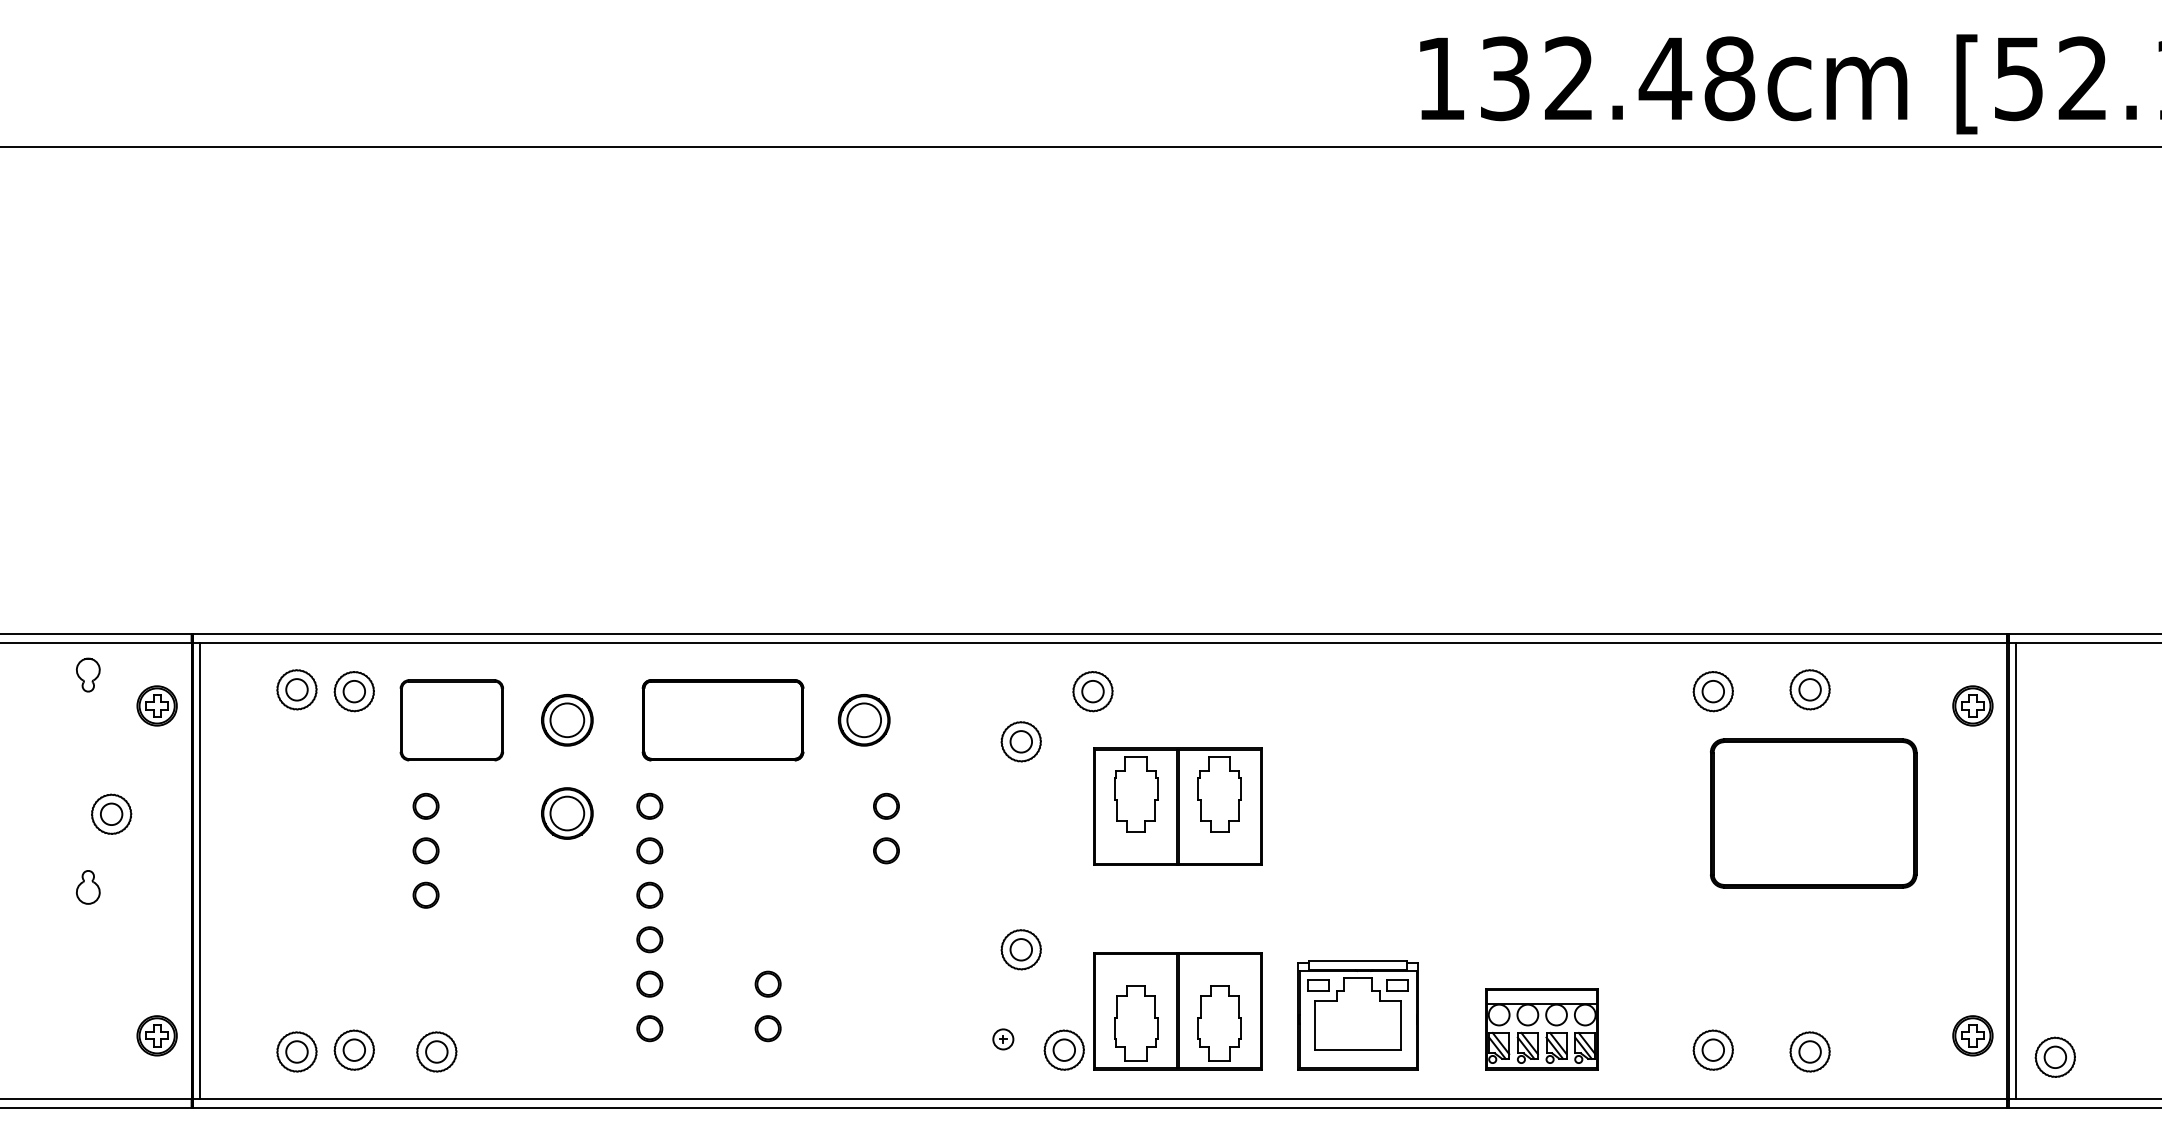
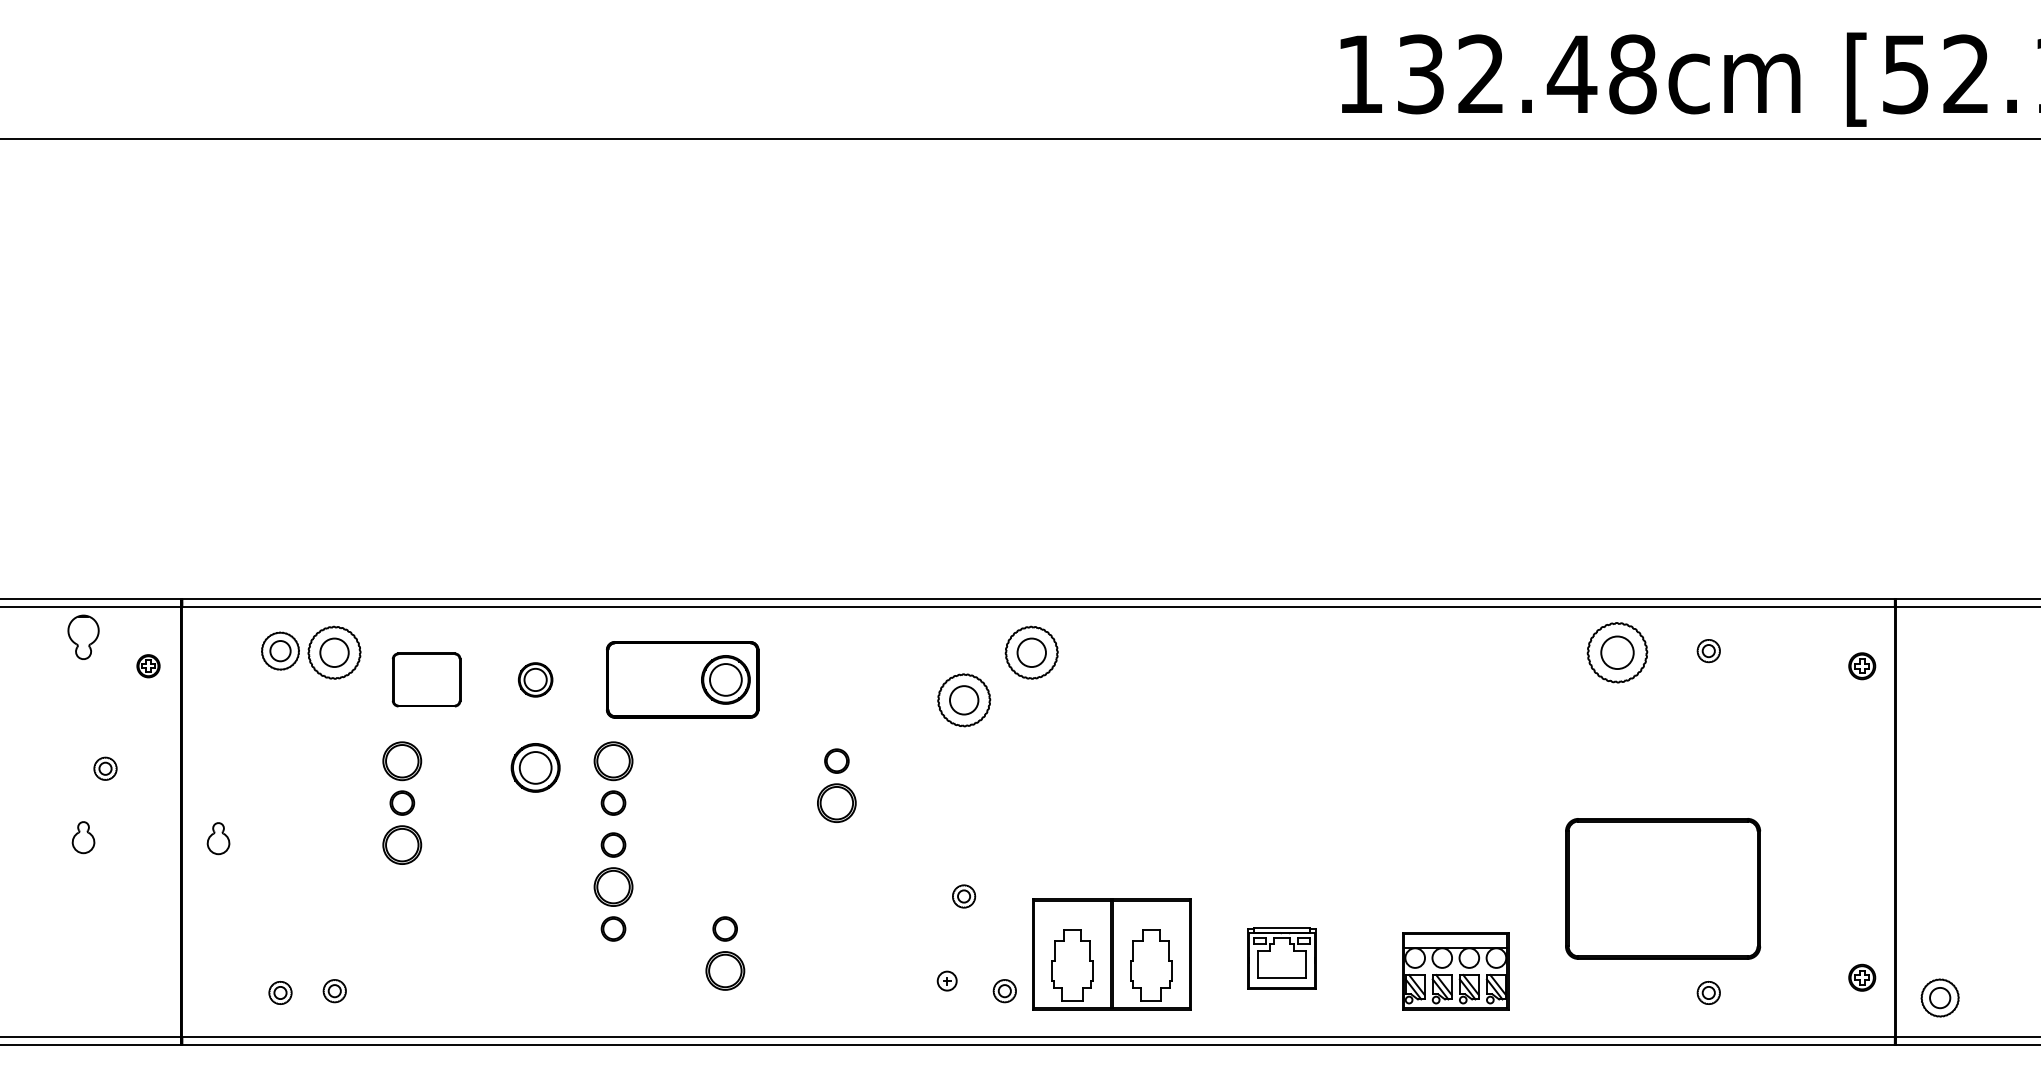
part: (88, 674) -> (83, 636), size x1.4
part: (1809, 689) -> (1708, 650), size x0.6
part: (354, 691) -> (334, 652), size x1.4
part: (1092, 691) -> (1031, 652), size x1.4
part: (1712, 691) -> (1616, 652), size x1.6
part: (157, 705) -> (148, 665), size x0.6
part: (1972, 705) -> (1861, 665), size x0.7
part: (451, 719) -> (426, 679), size x0.7
part: (567, 719) -> (535, 679), size x0.7
part: (863, 719) -> (725, 679), moved
part: (1020, 741) -> (963, 699), size x1.4
part: (426, 805) -> (402, 760), size x1.6
part: (649, 805) -> (613, 760), size x1.6
part: (1177, 806) -> (1111, 761), removed
part: (1814, 813) -> (1663, 888), moved
part: (111, 814) -> (105, 768), size x0.6
part: (886, 850) -> (836, 802), size x1.6
line: (200, 870) -> (189, 821), removed
line: (2015, 870) -> (1902, 821), removed
part: (231, 888) -> (218, 838), added
part: (426, 894) -> (402, 844), size x1.6
part: (649, 939) -> (613, 886), size x1.6
part: (1020, 949) -> (963, 896), size x0.6
part: (1357, 1015) -> (1281, 958), size x0.6
part: (649, 1028) -> (613, 970), removed
part: (767, 1028) -> (724, 970), size x1.6
part: (157, 1035) -> (148, 977), removed
part: (1972, 1035) -> (1861, 977), size x0.7
part: (354, 1049) -> (334, 990), size x0.6
part: (1064, 1049) -> (1004, 990), size x0.6
part: (1712, 1049) -> (1616, 990), removed
part: (296, 1051) -> (280, 992), size x0.6
part: (436, 1051) -> (412, 992), removed
part: (1809, 1051) -> (1708, 992), size x0.6

